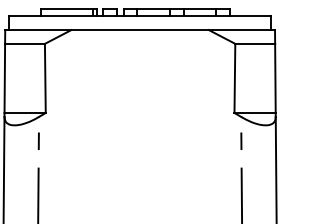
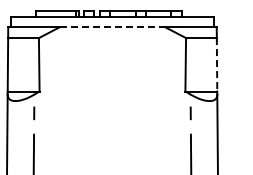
line: (140, 30) -> (112, 27), solid -> dashed
line: (276, 78) -> (217, 64), solid -> dashed

